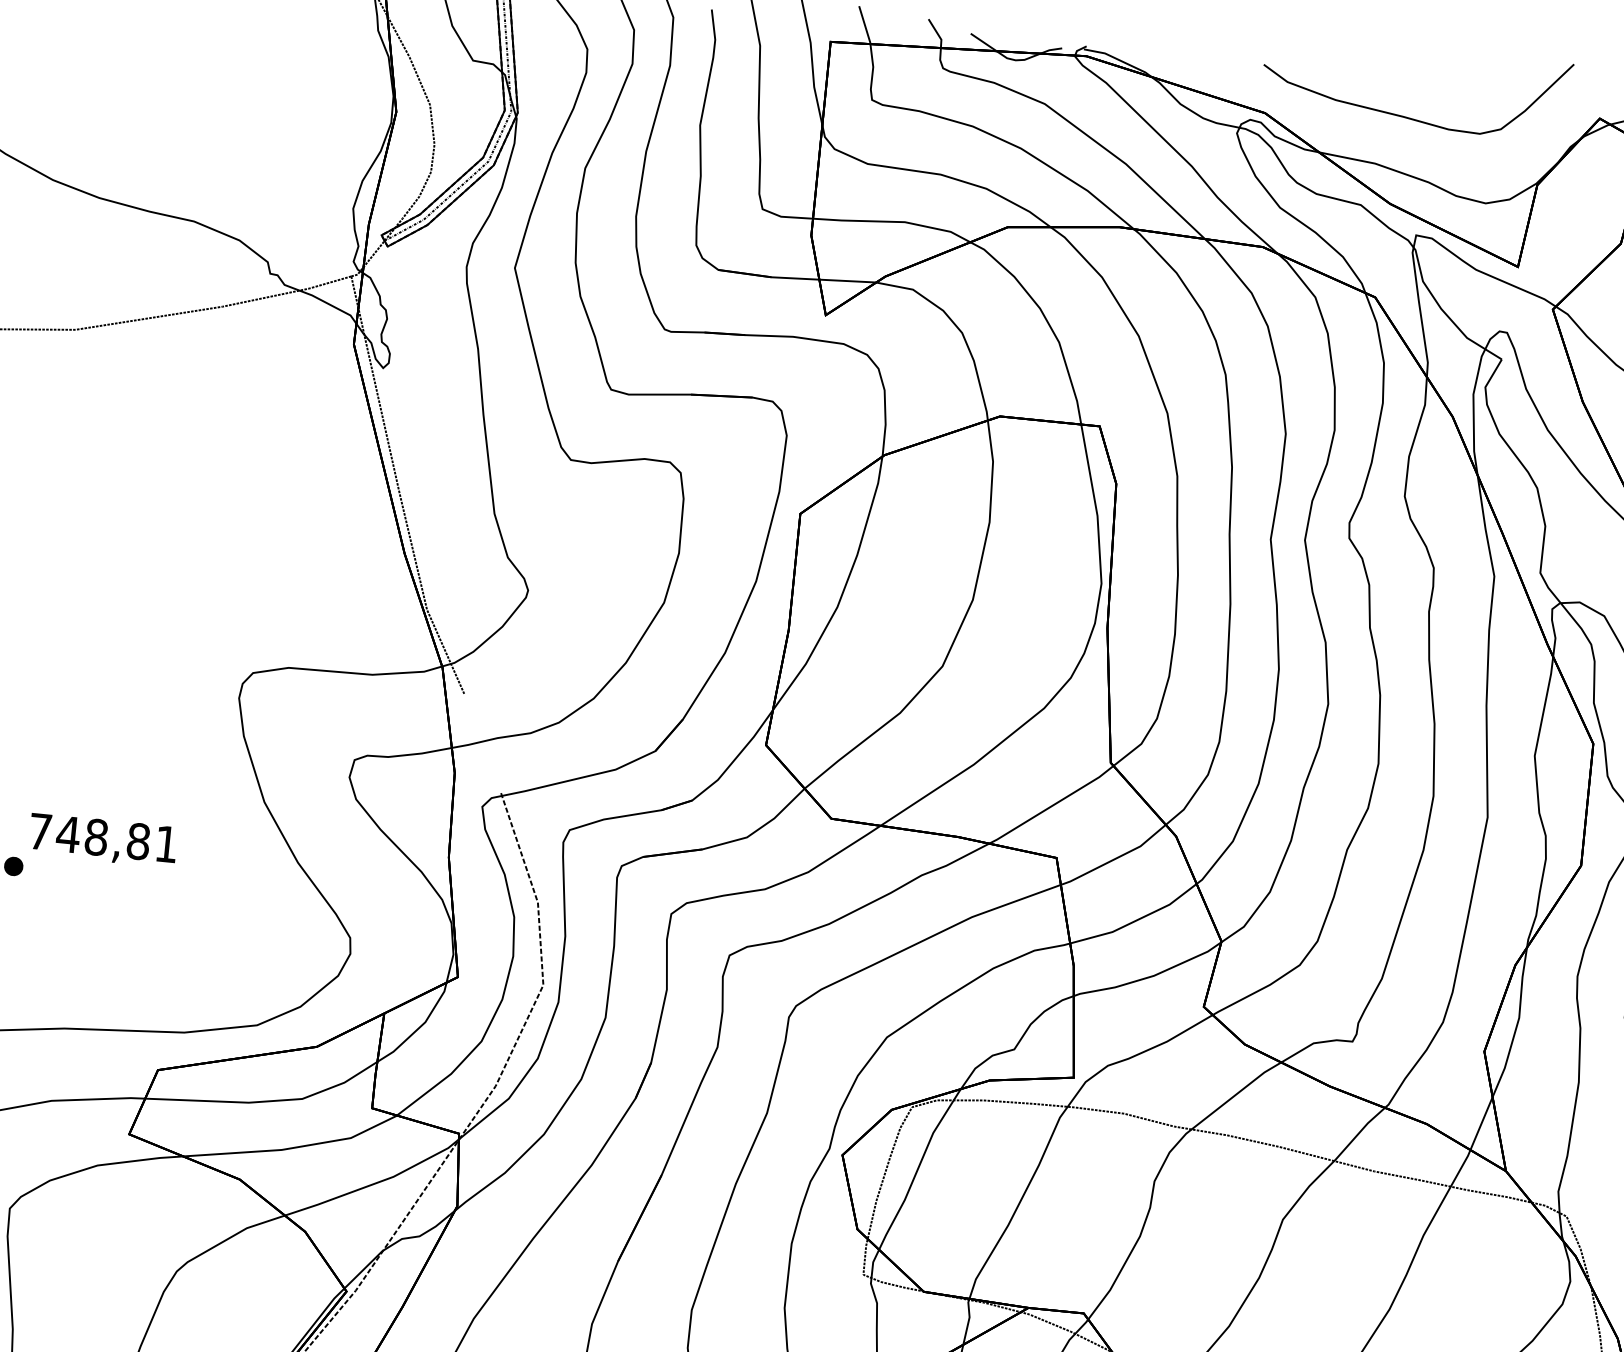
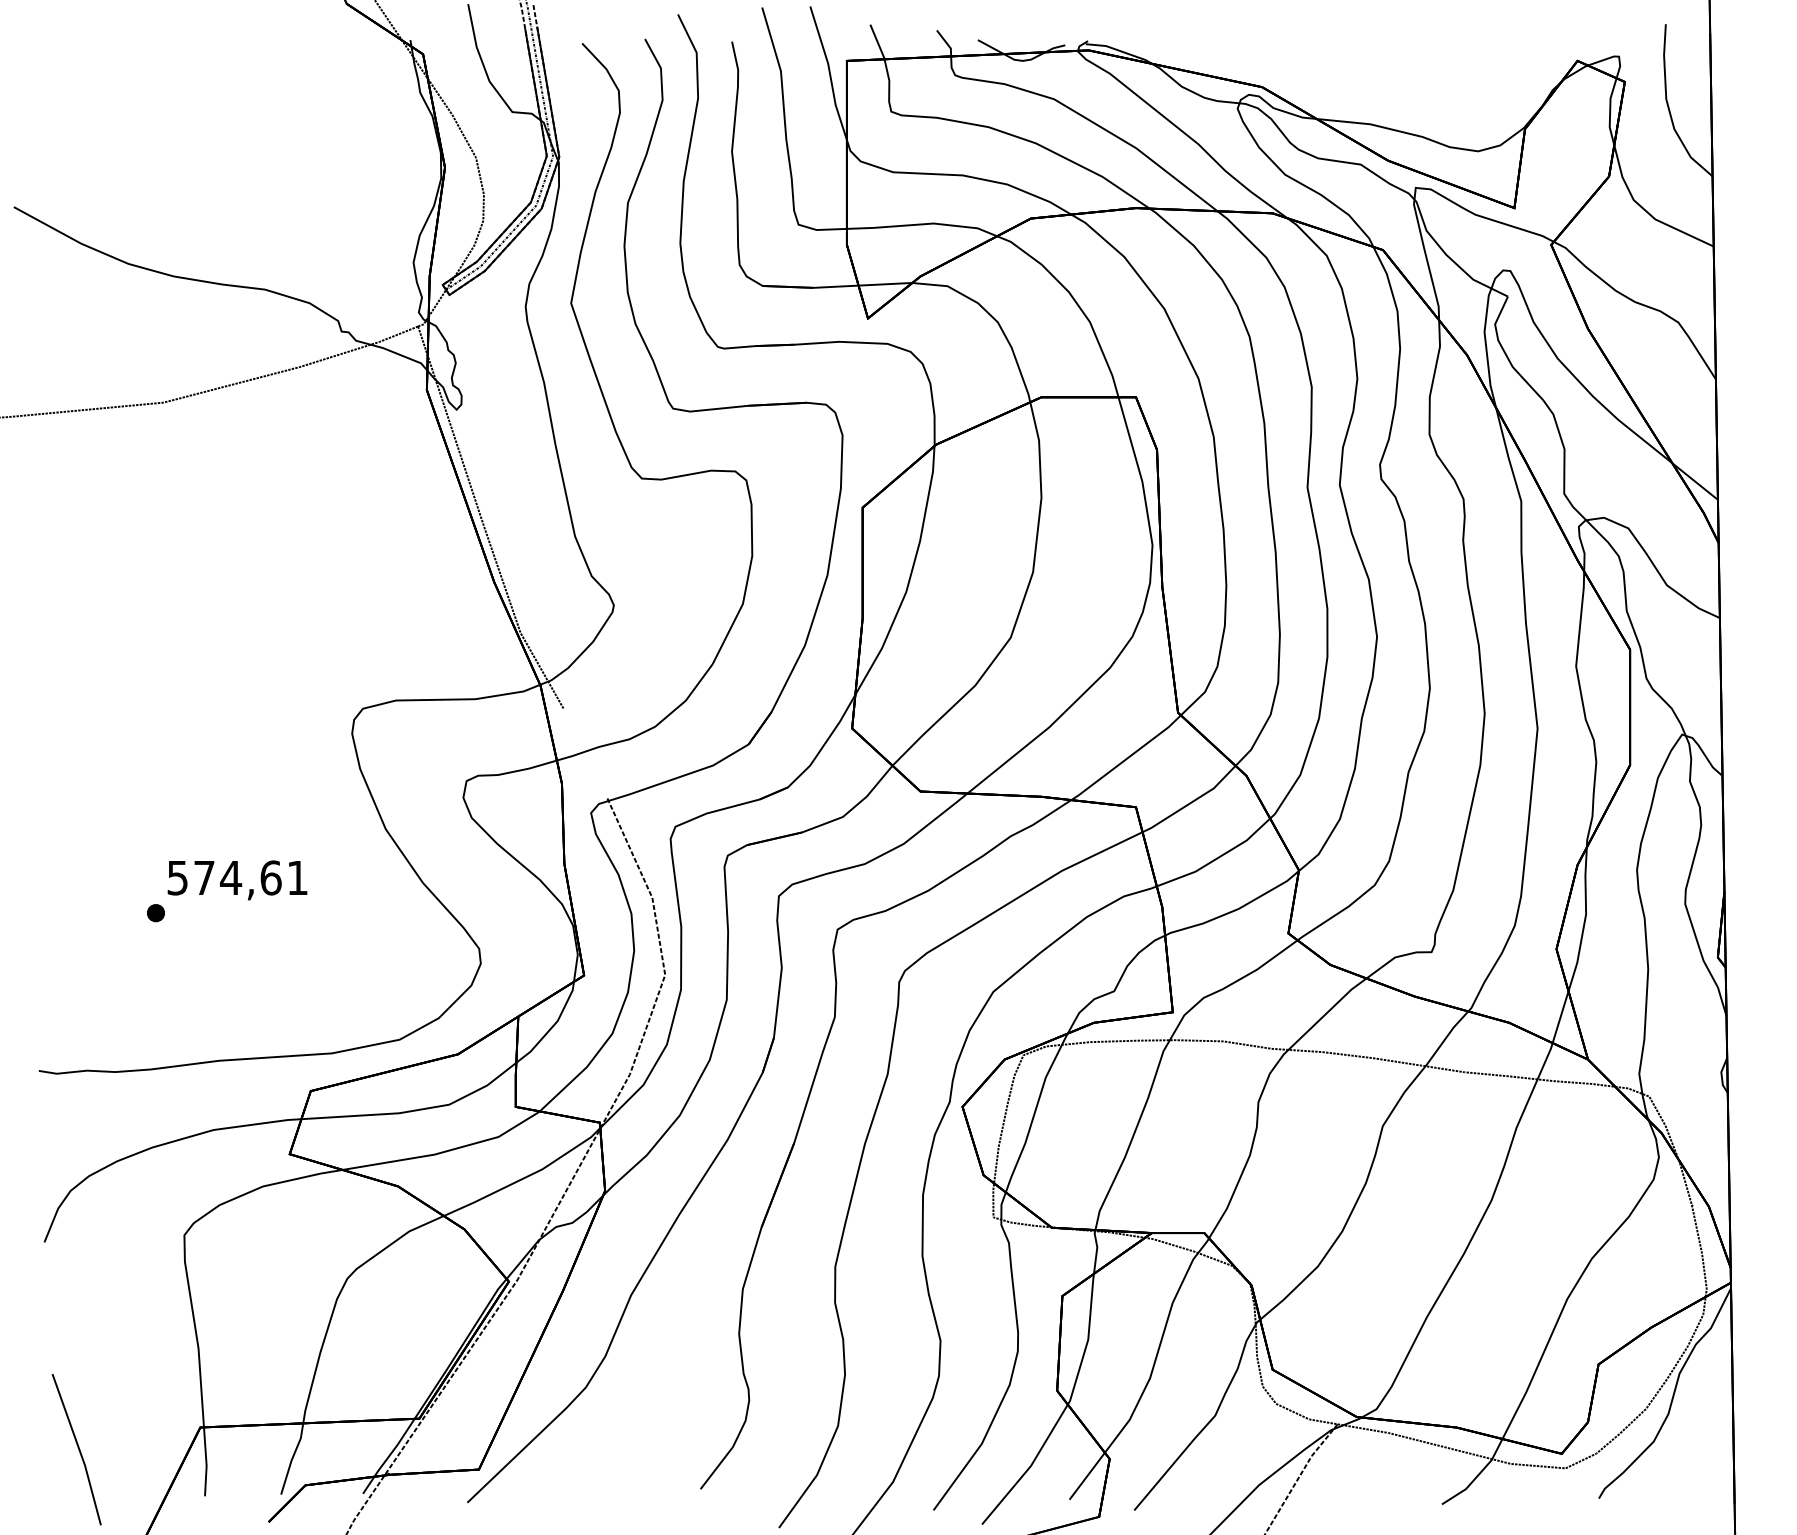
curve: (1409, 117) -> (1398, 77), removed
text: (89, 836) -> (224, 877), 748,81 -> 574,61

